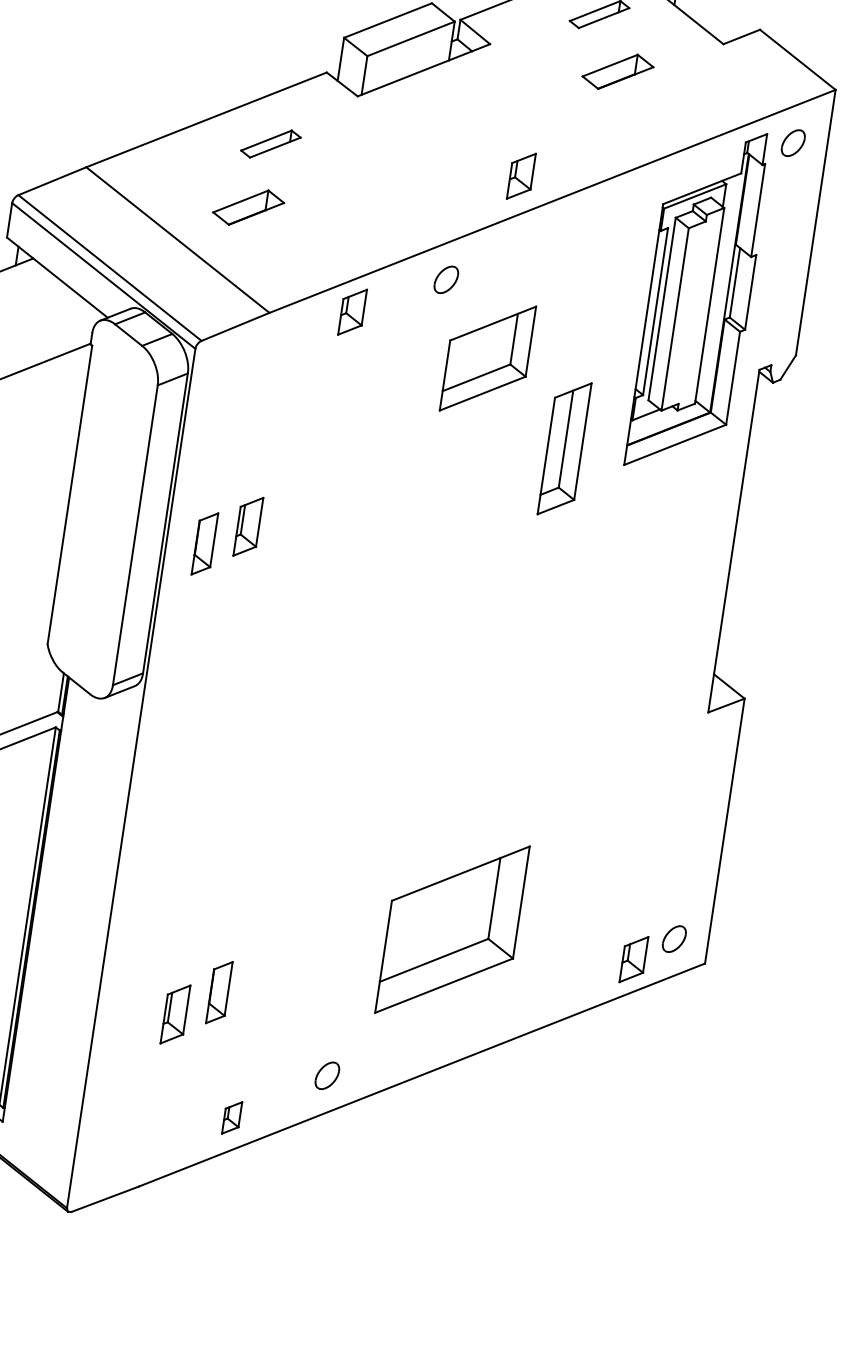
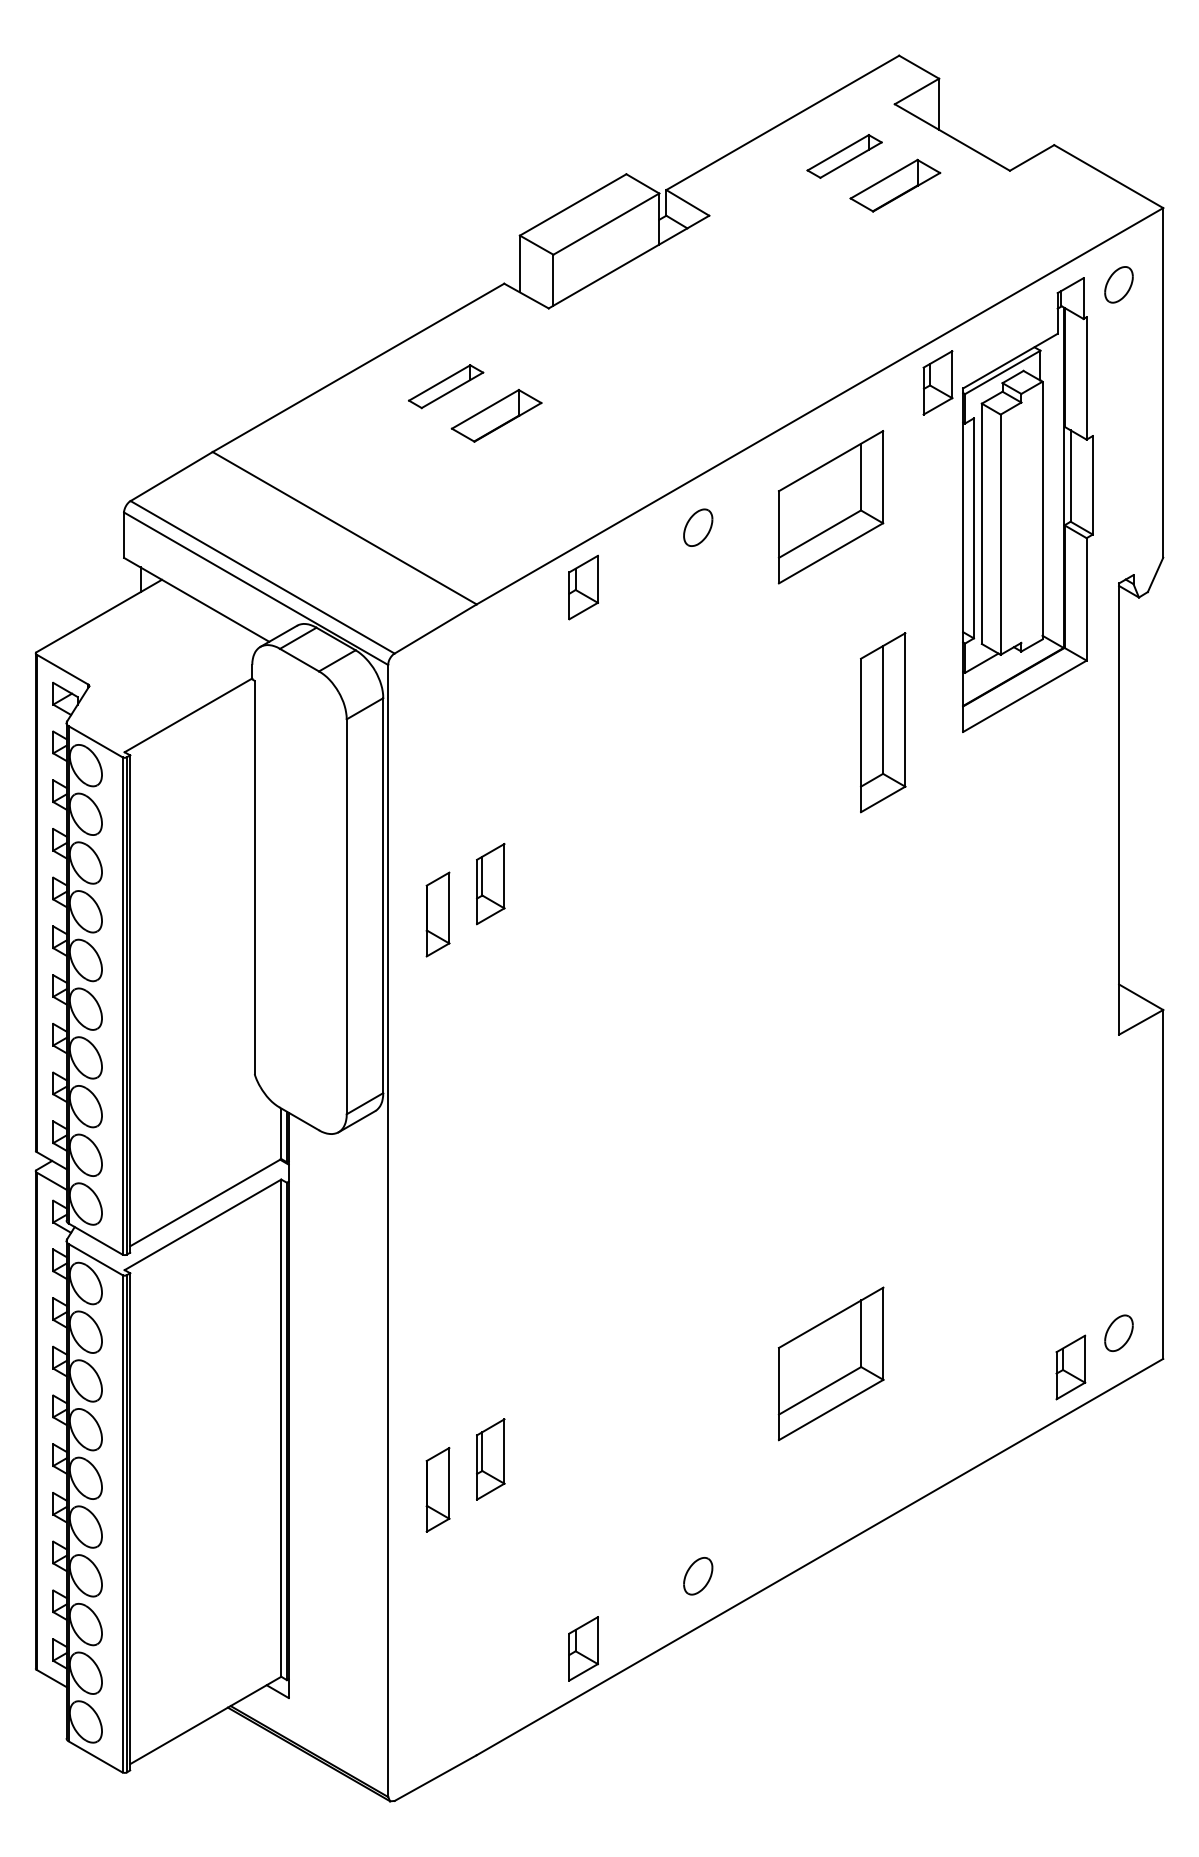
part: (618, 71) -> (895, 185), moved
part: (521, 175) -> (937, 382), moved
part: (248, 207) -> (496, 415), moved
part: (487, 358) -> (830, 507), moved
part: (451, 929) -> (830, 1363), size x0.62
part: (218, 992) -> (437, 1489), moved
part: (175, 1014) -> (490, 1459), moved
part: (232, 1117) -> (583, 1648), size x1.43

